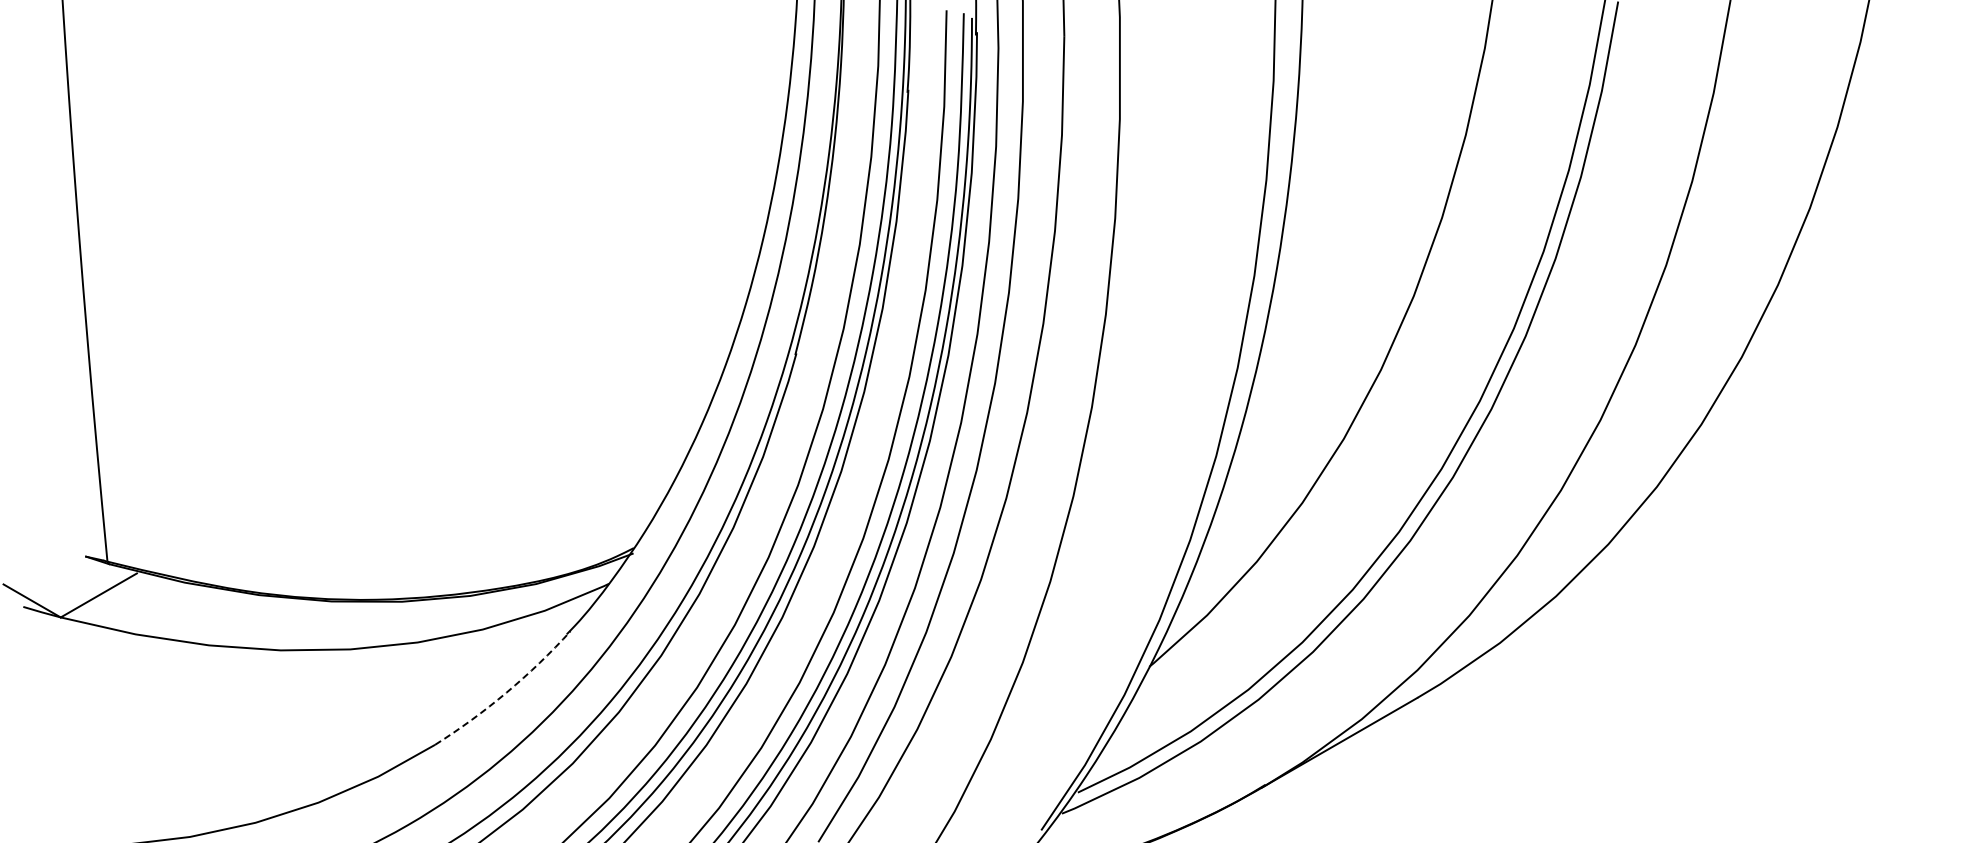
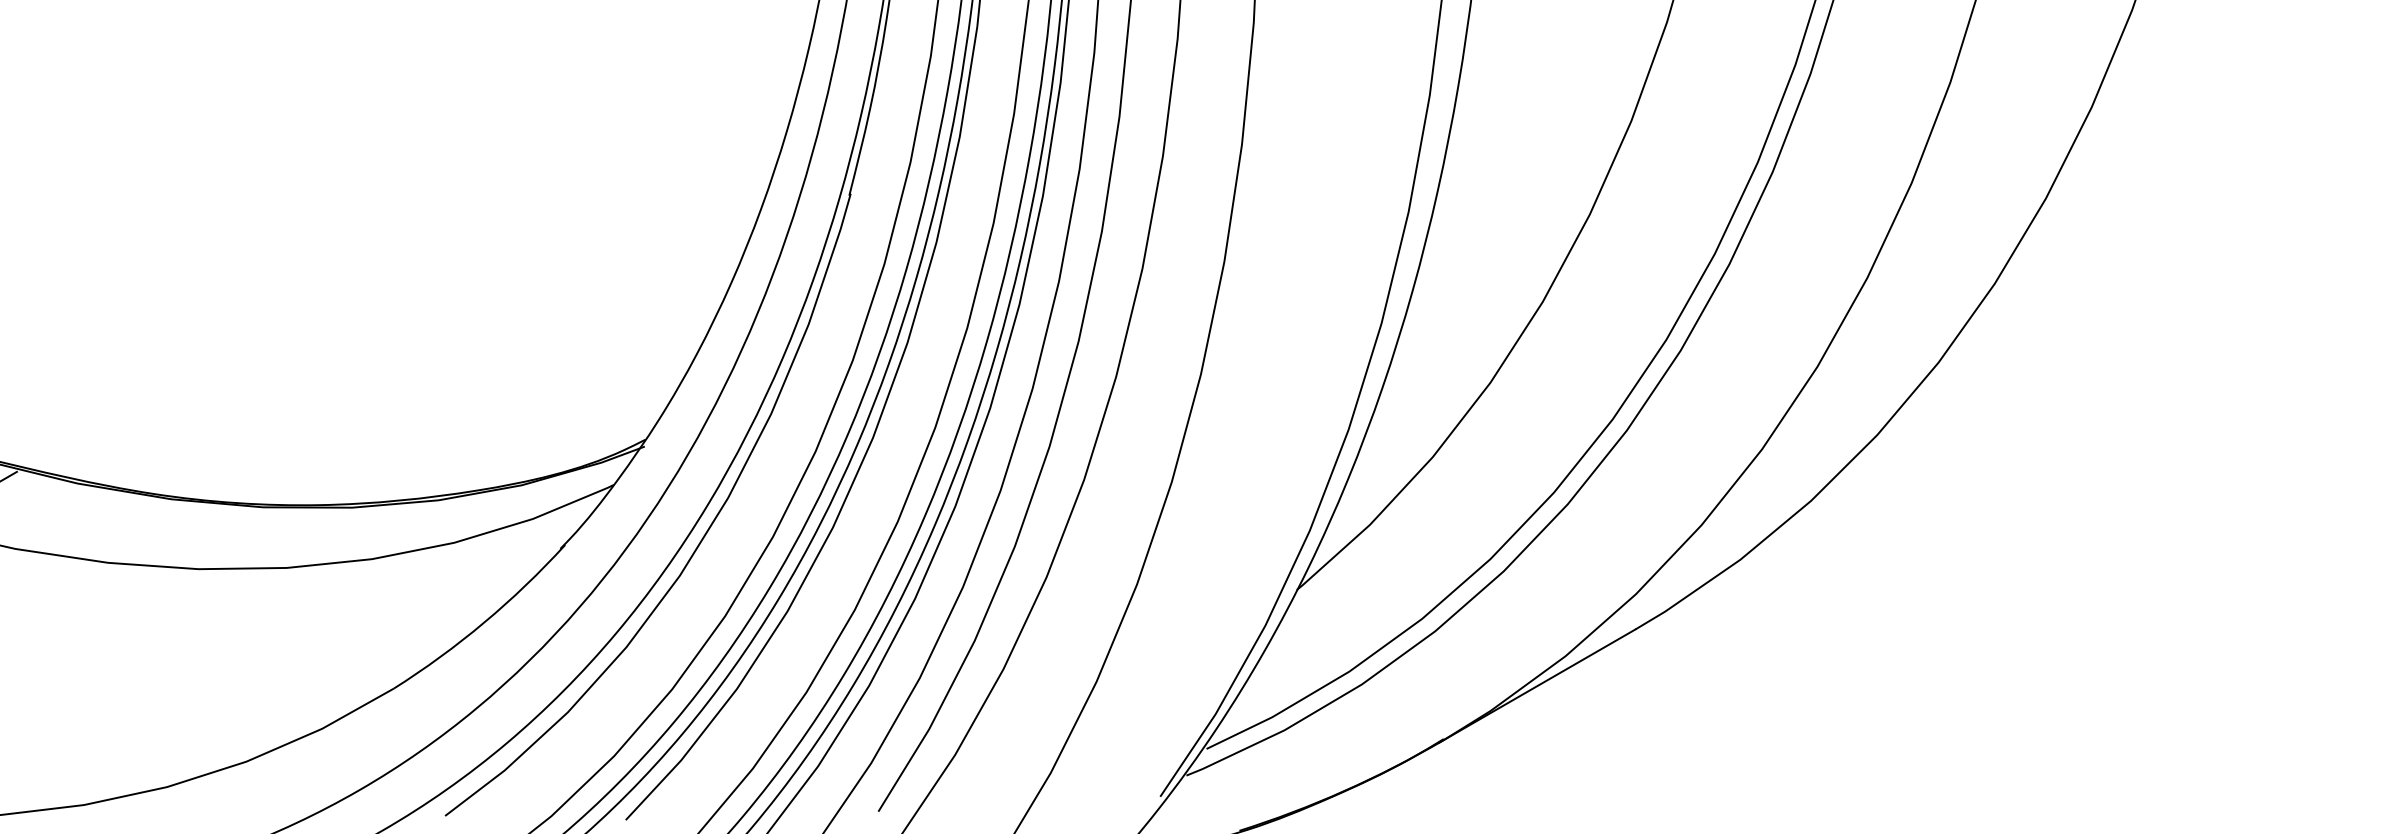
arc: (506, 692) -> (484, 622), dashed -> solid

